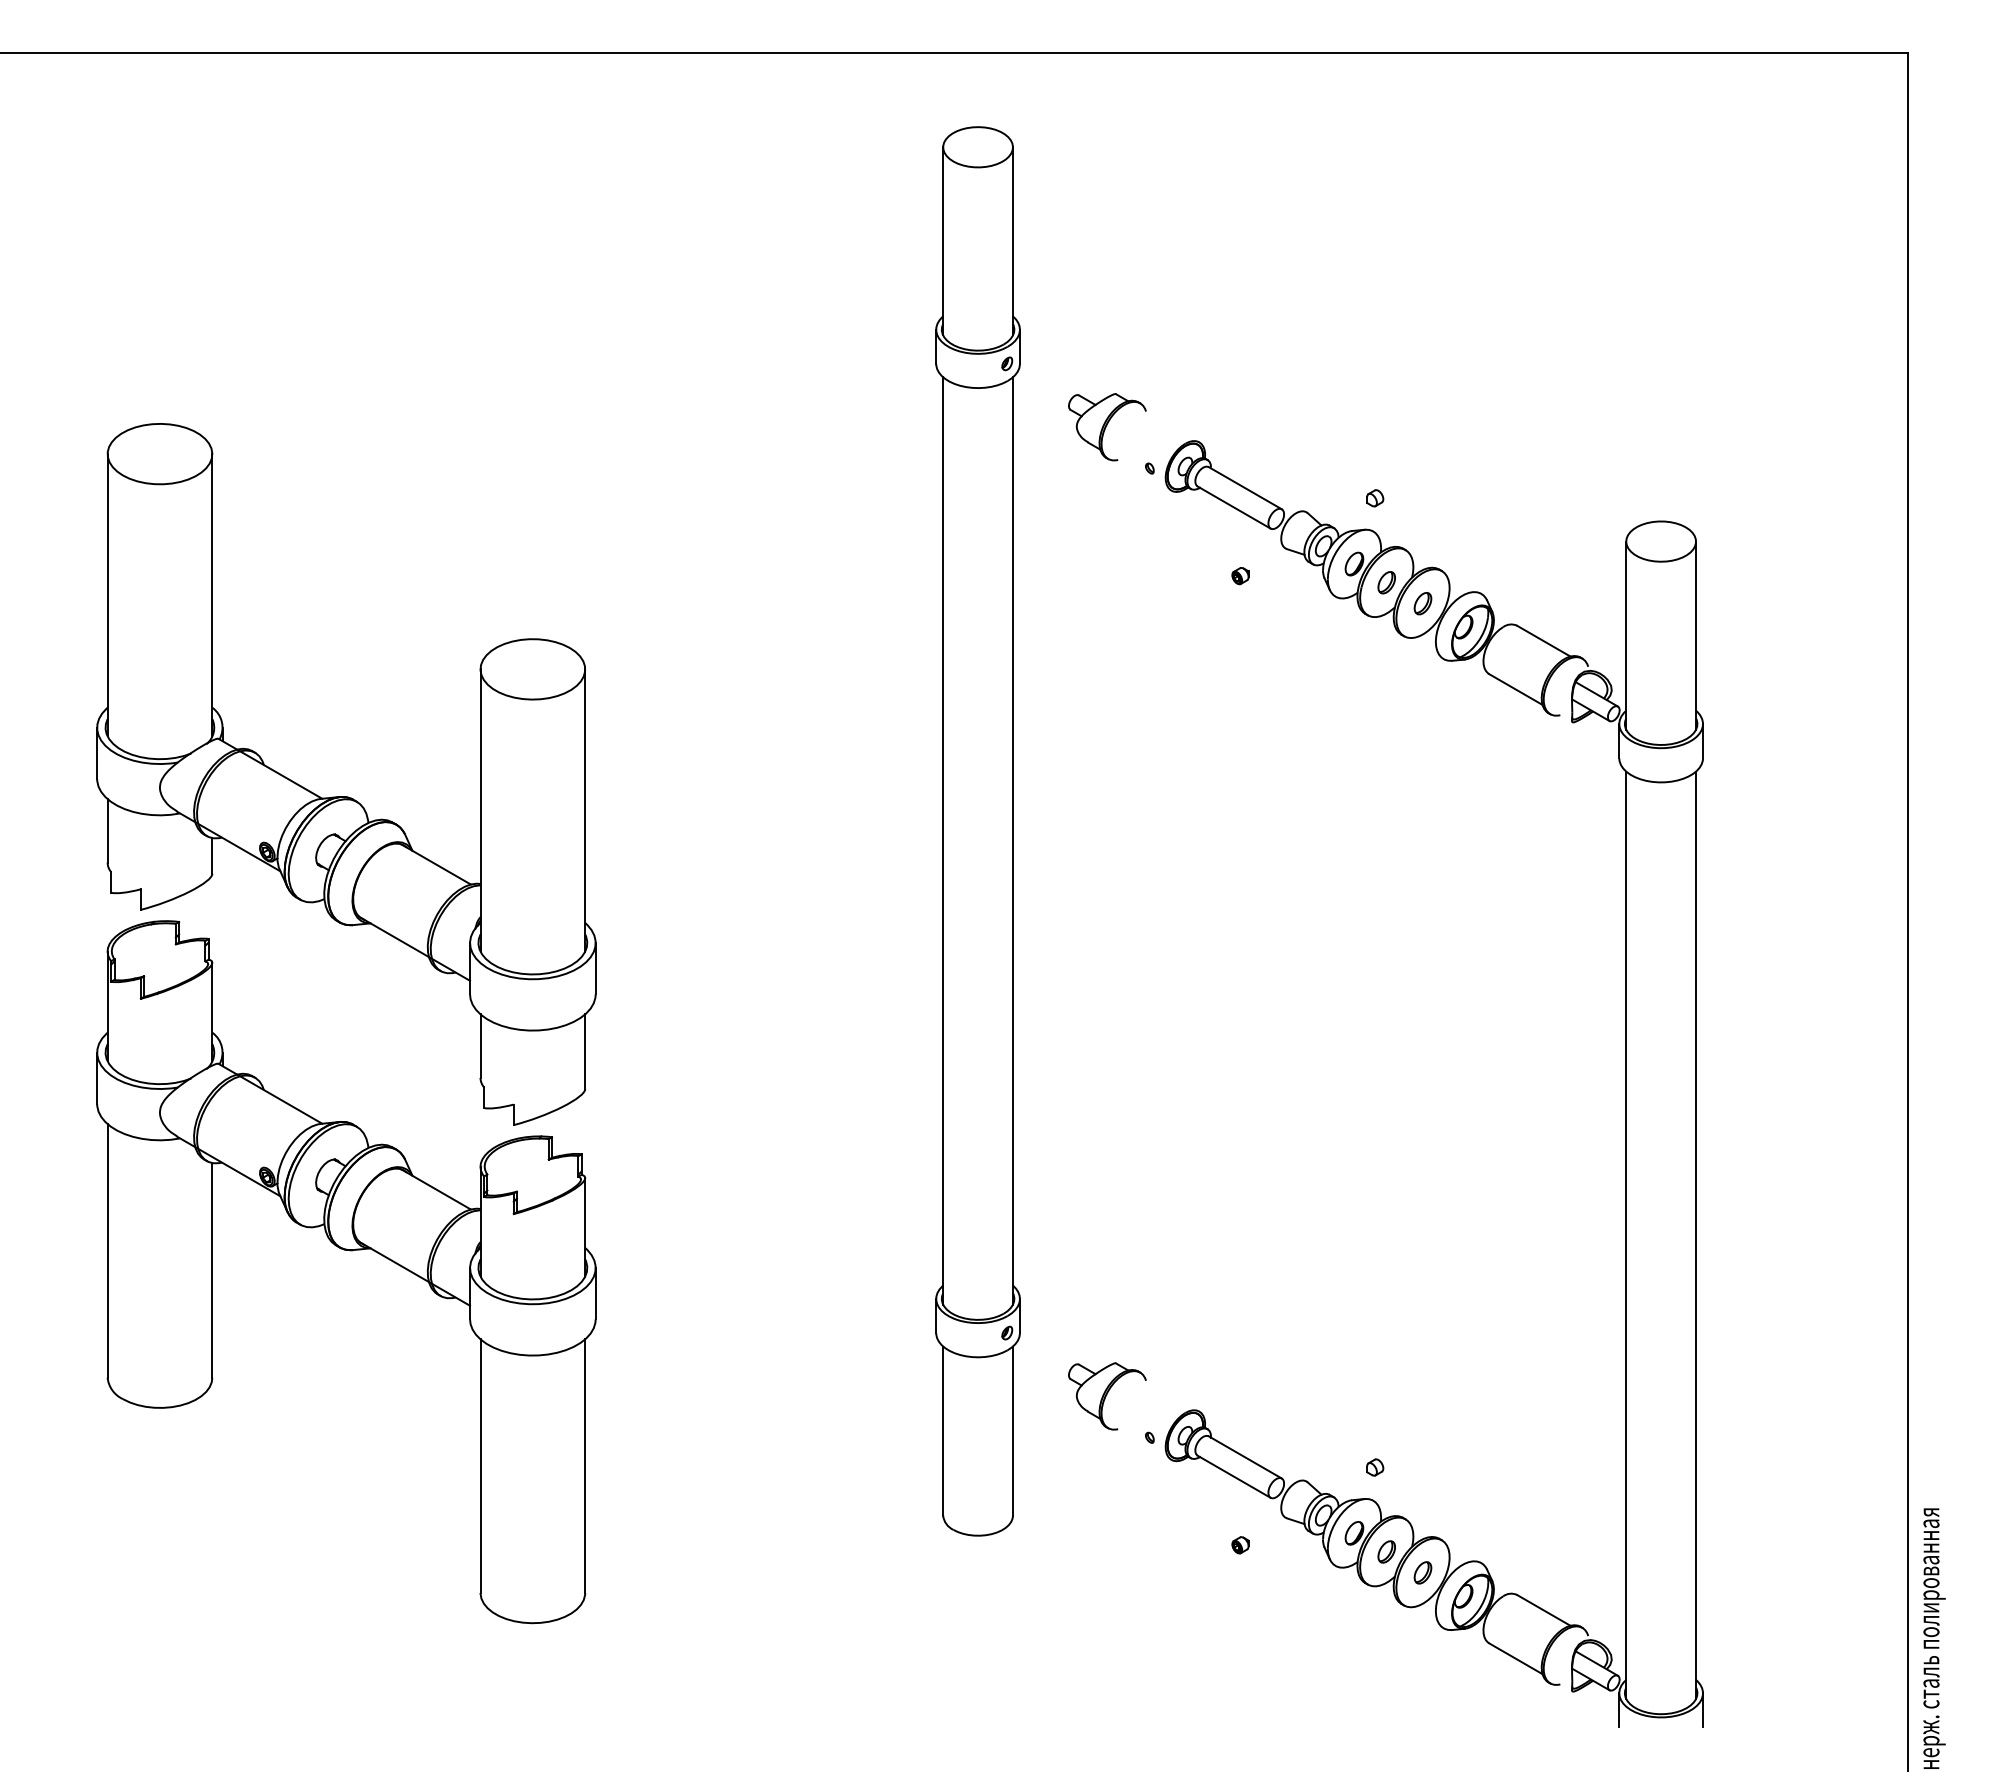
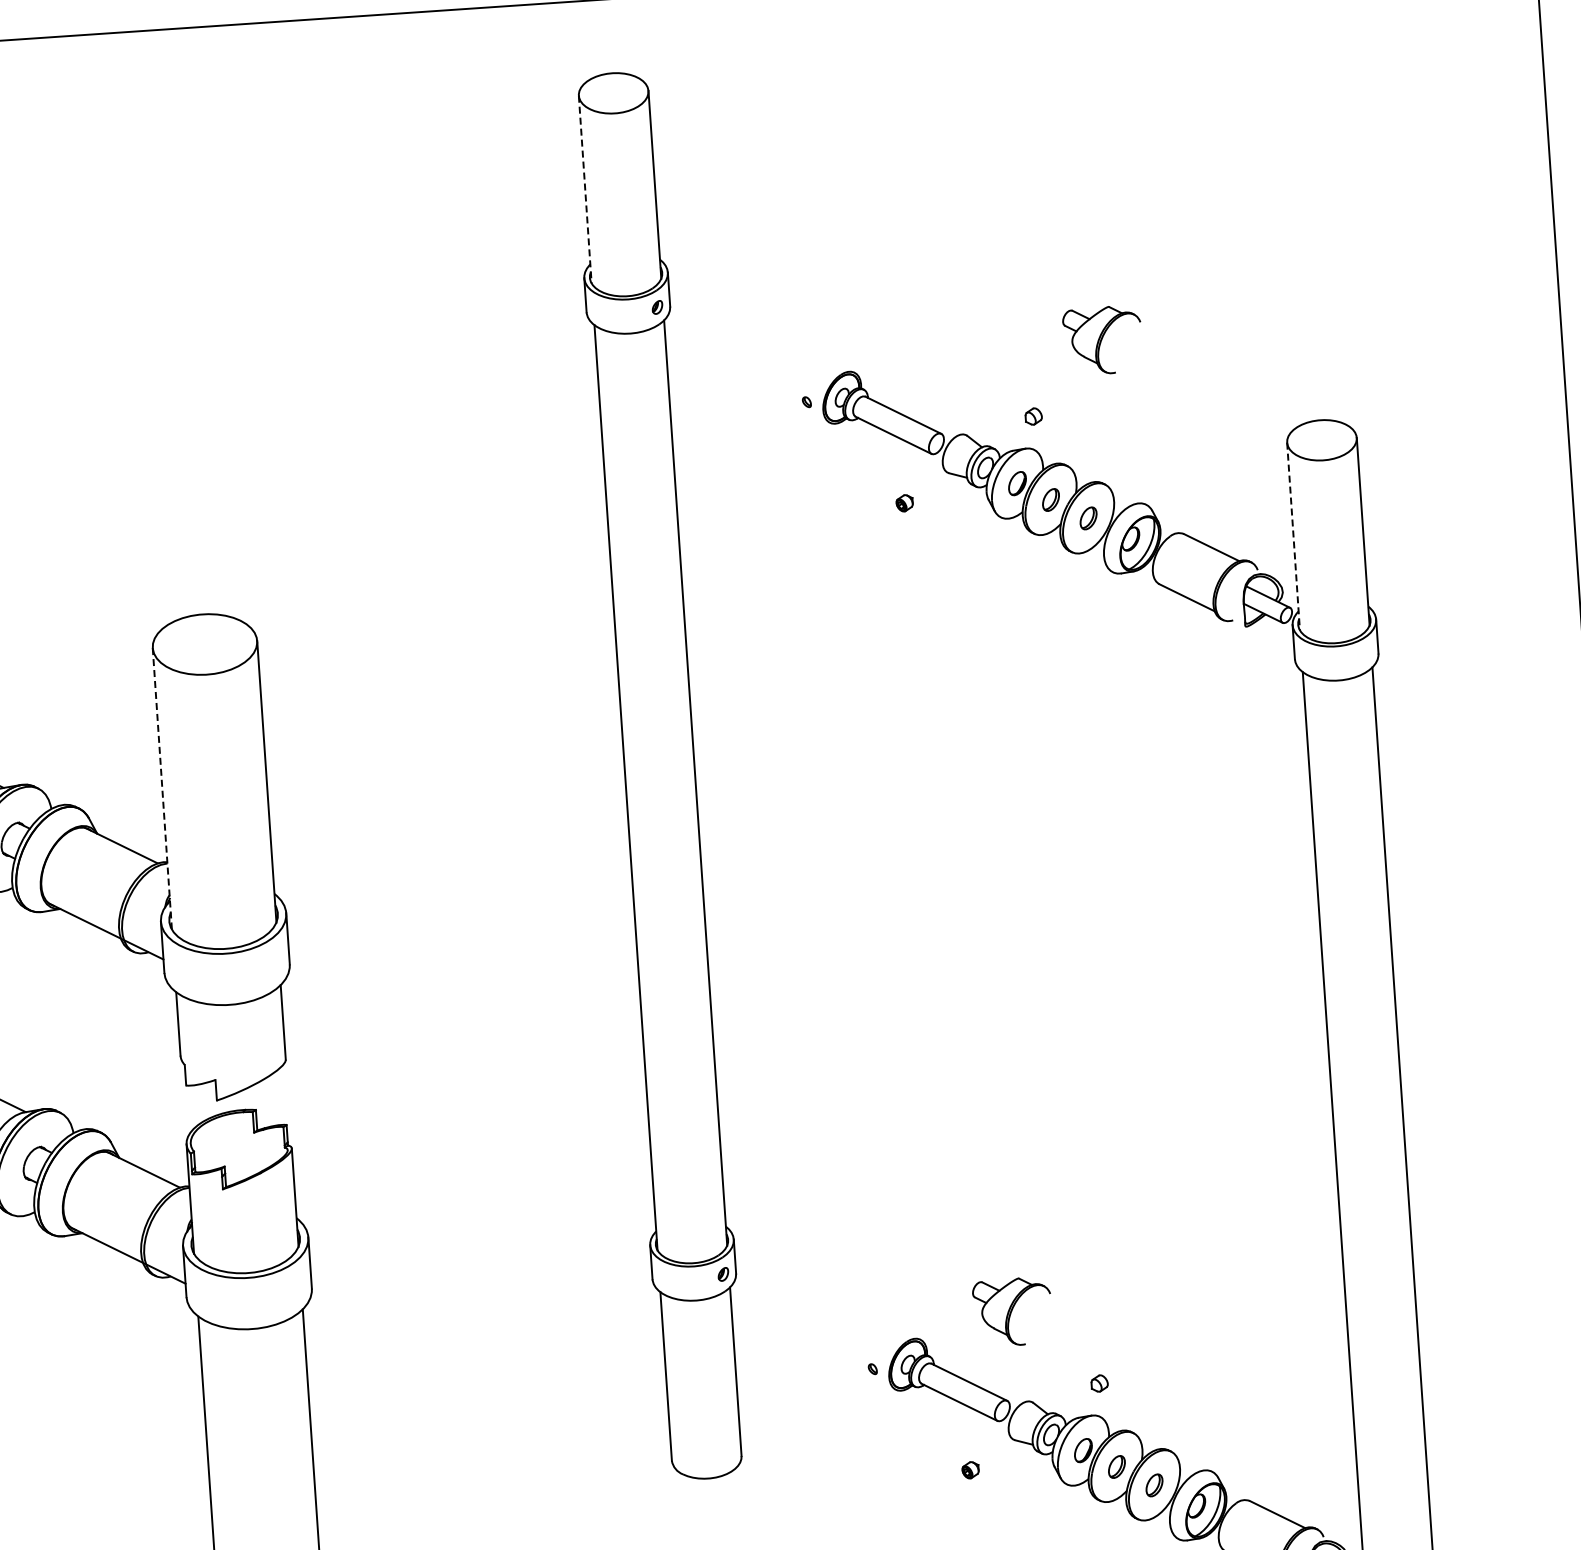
line: (943, 241) -> (585, 189), solid -> dashed
part: (1107, 427) -> (1103, 340), moved
line: (1626, 636) -> (1293, 537), solid -> dashed
line: (480, 811) -> (162, 789), solid -> dashed
part: (1107, 1396) -> (1012, 1312), moved

